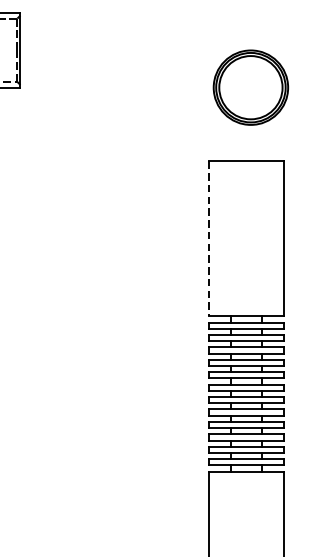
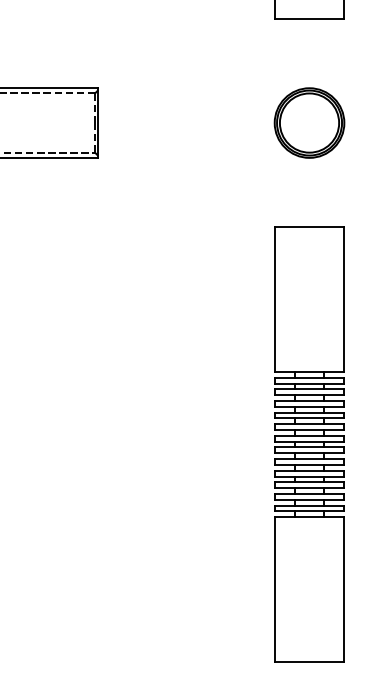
part: (250, 87) -> (309, 122), moved
line: (209, 238) -> (274, 299), dashed -> solid

